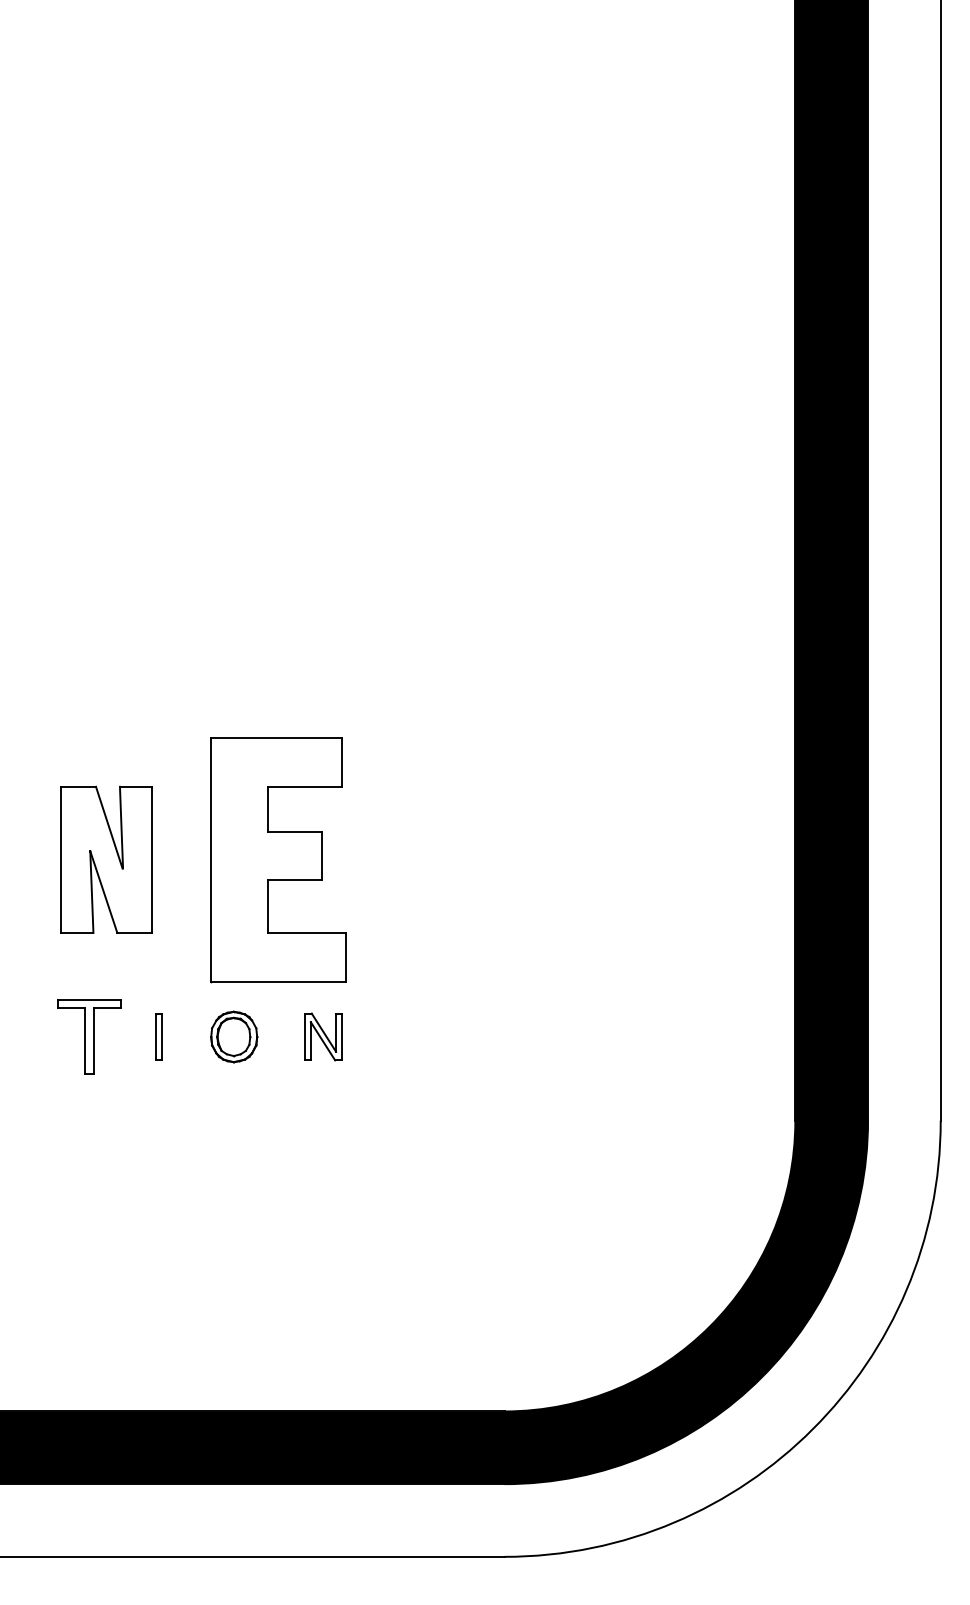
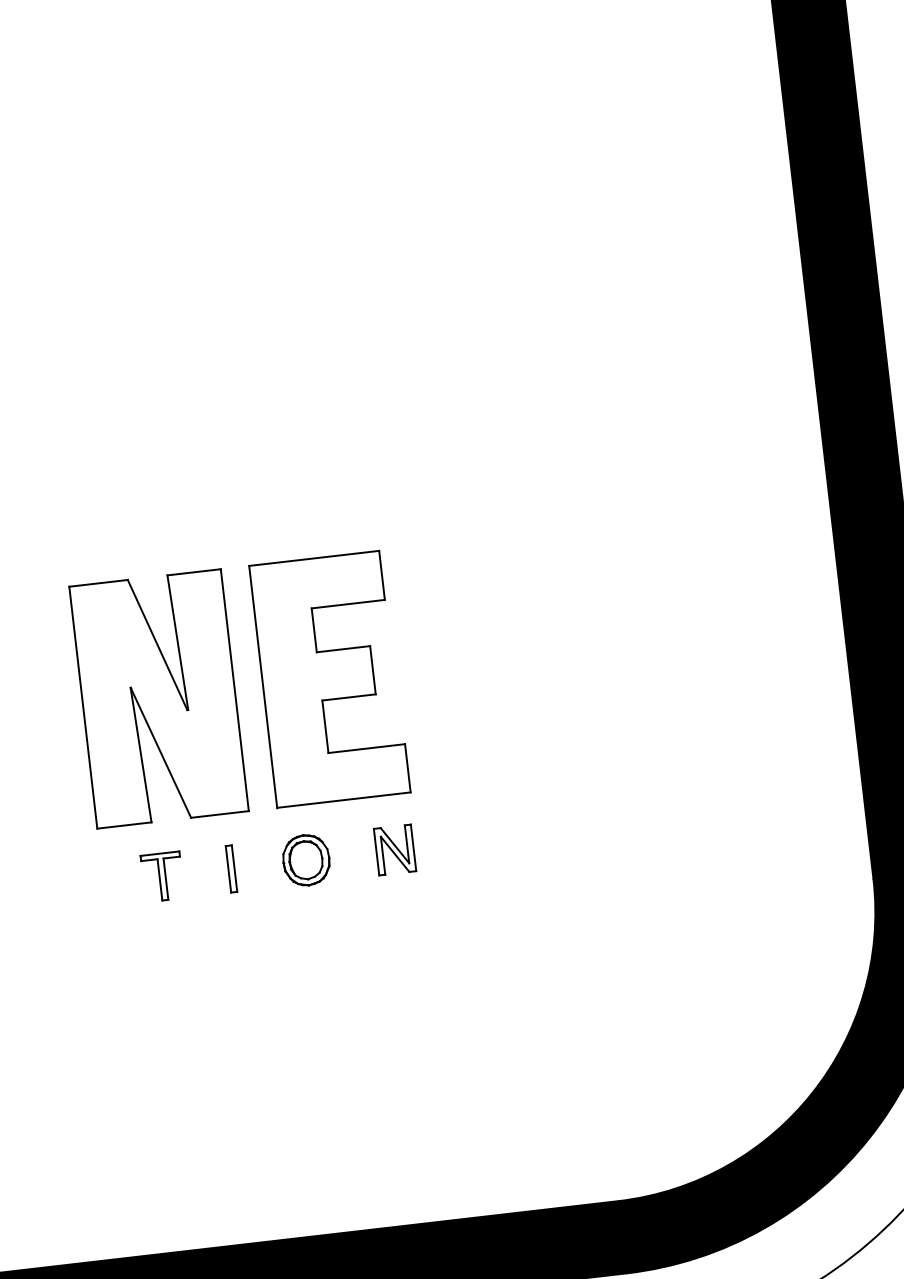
part: (106, 859) -> (159, 698), size x1.67
part: (89, 1036) -> (162, 876), size x0.62

